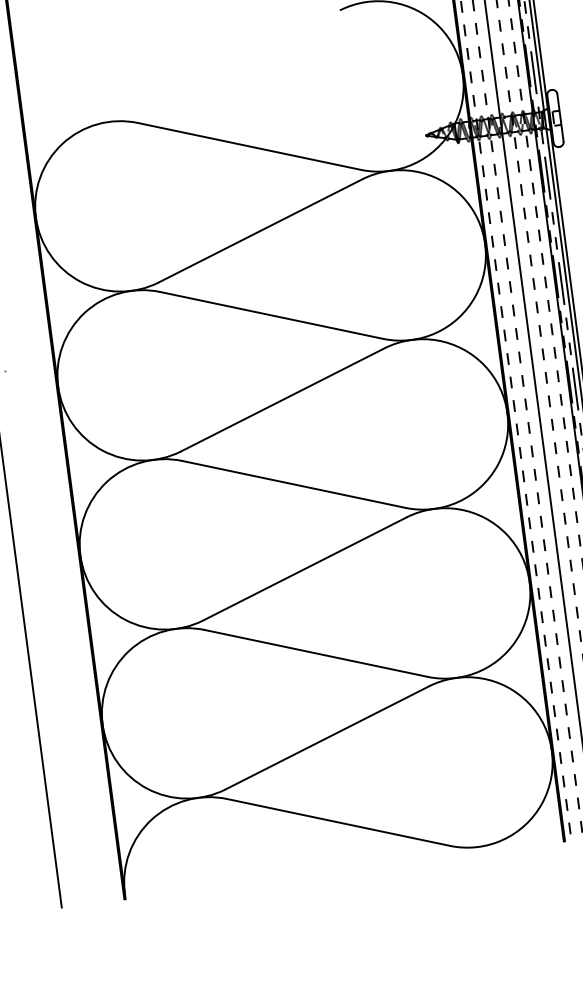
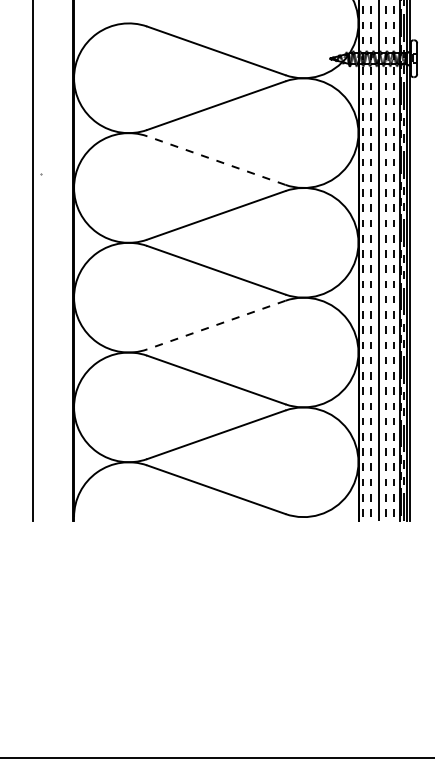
line: (270, 315) -> (215, 160), solid -> dashed
line: (303, 569) -> (215, 325), solid -> dashed

